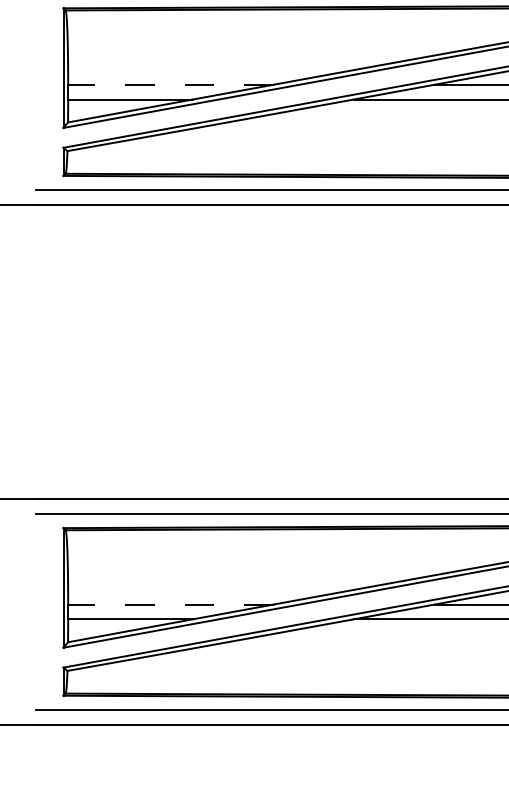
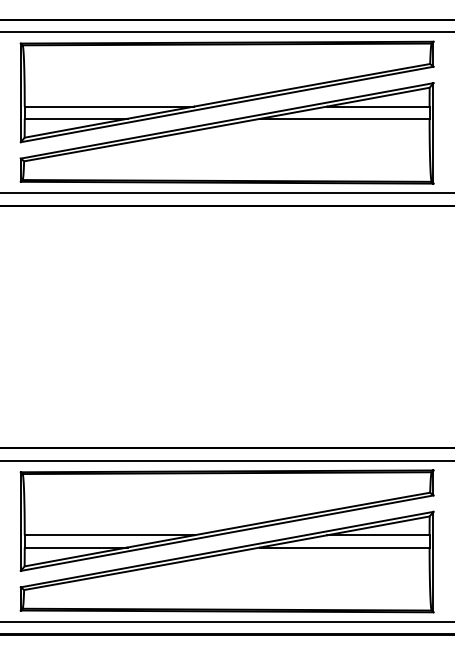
line: (170, 84) -> (109, 106), dashed -> solid
line: (170, 604) -> (109, 535), dashed -> solid

